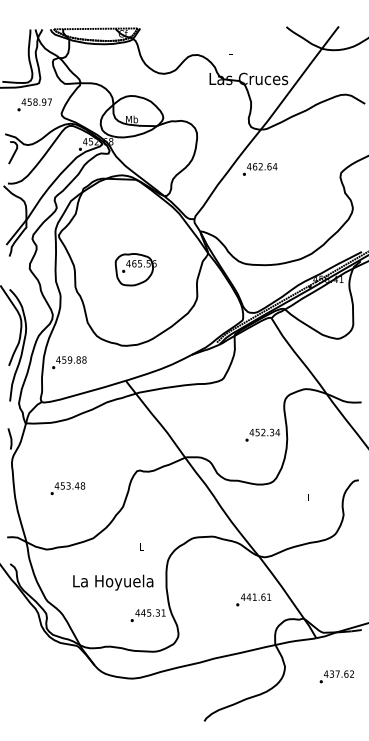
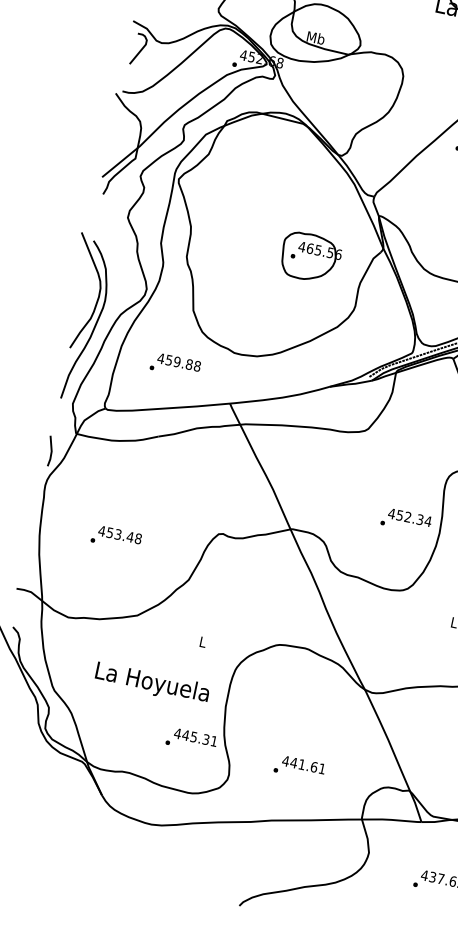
part: (135, 269) -> (310, 257), moved
text: (69, 362) -> (175, 365), moved
text: (253, 599) -> (299, 767), moved

